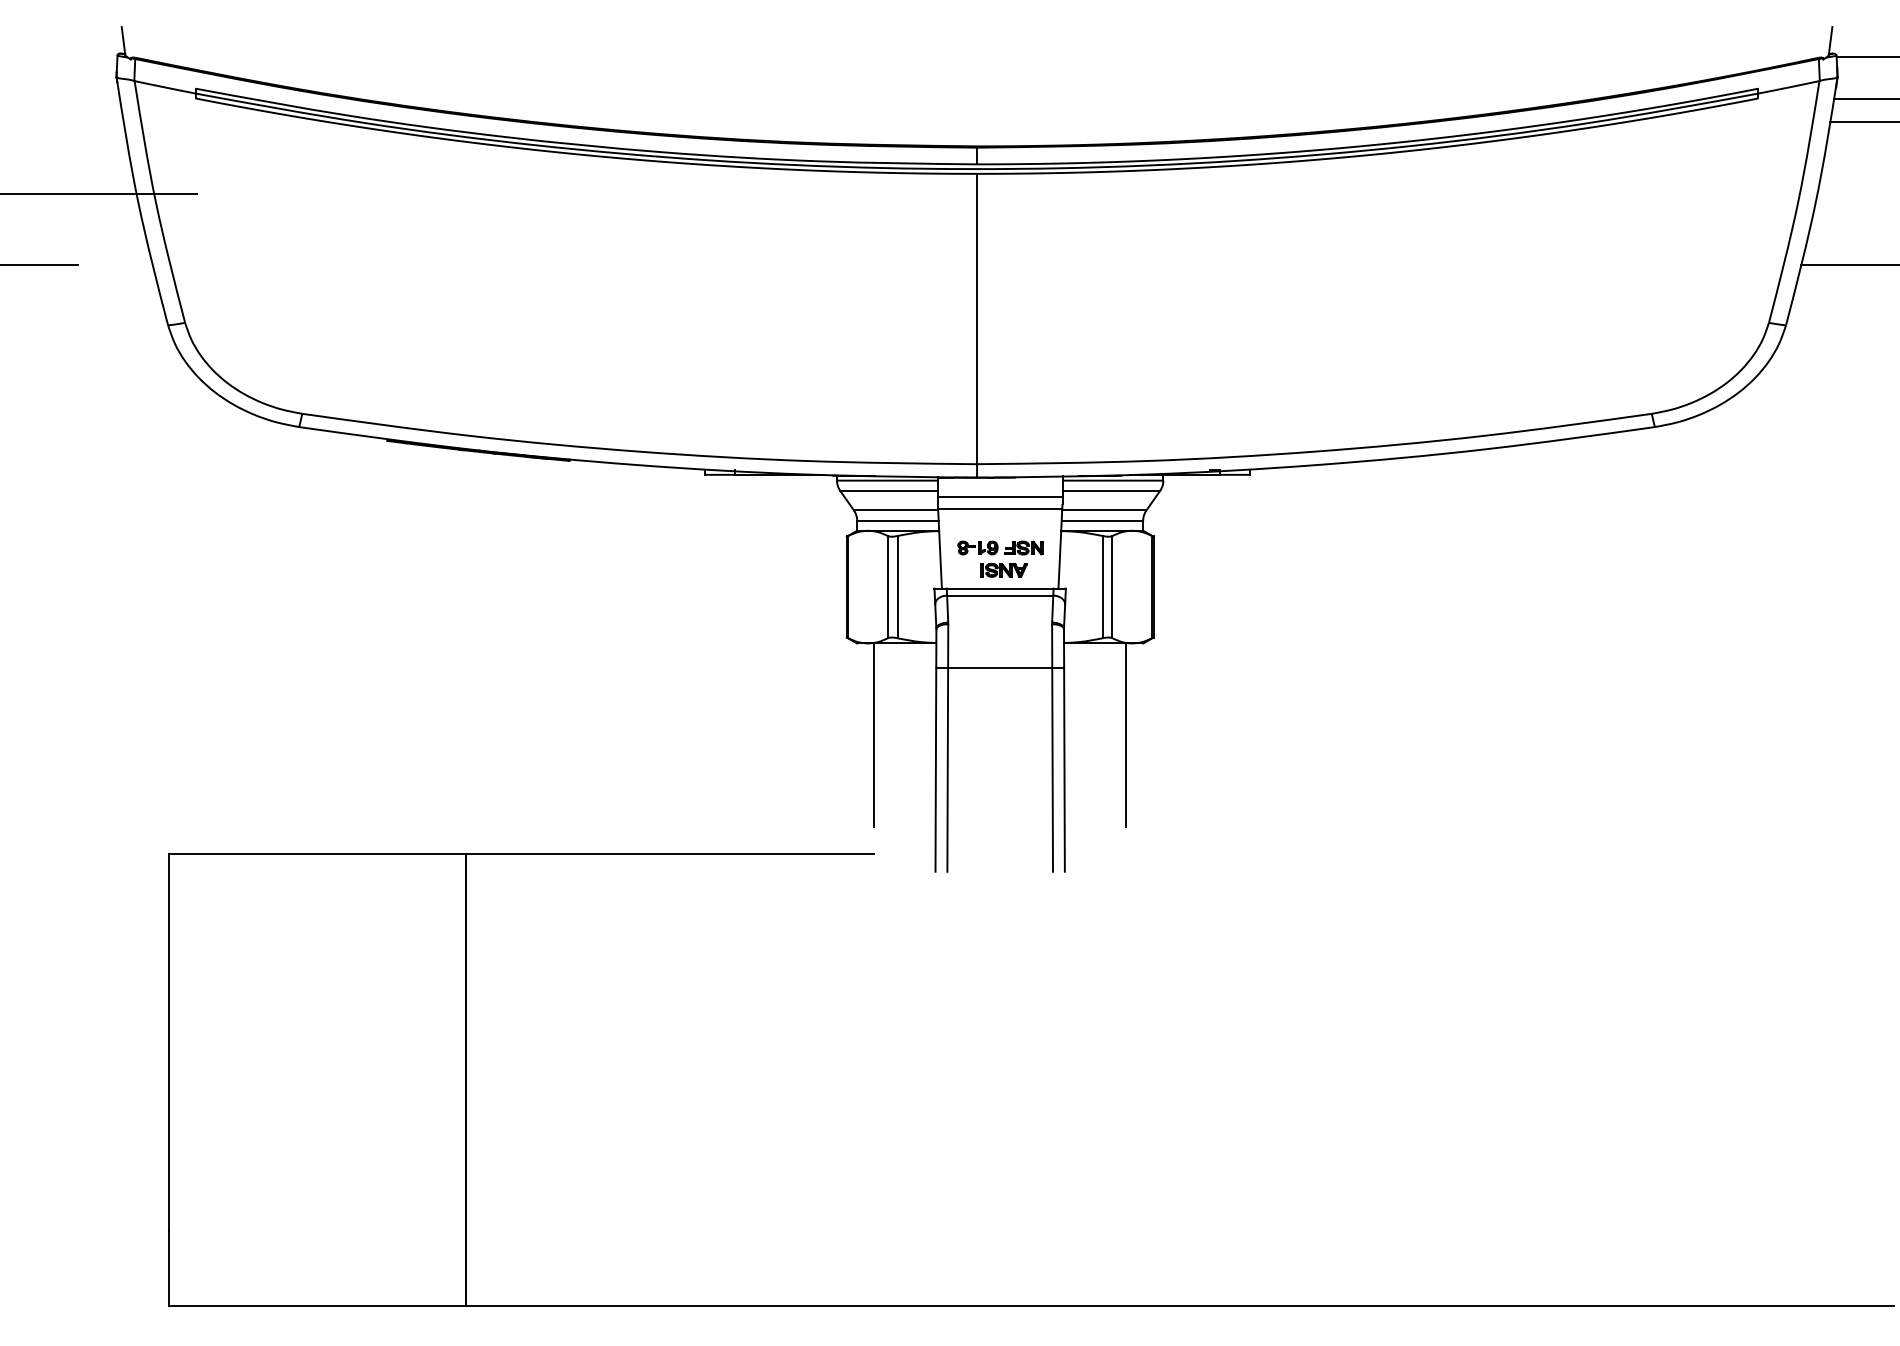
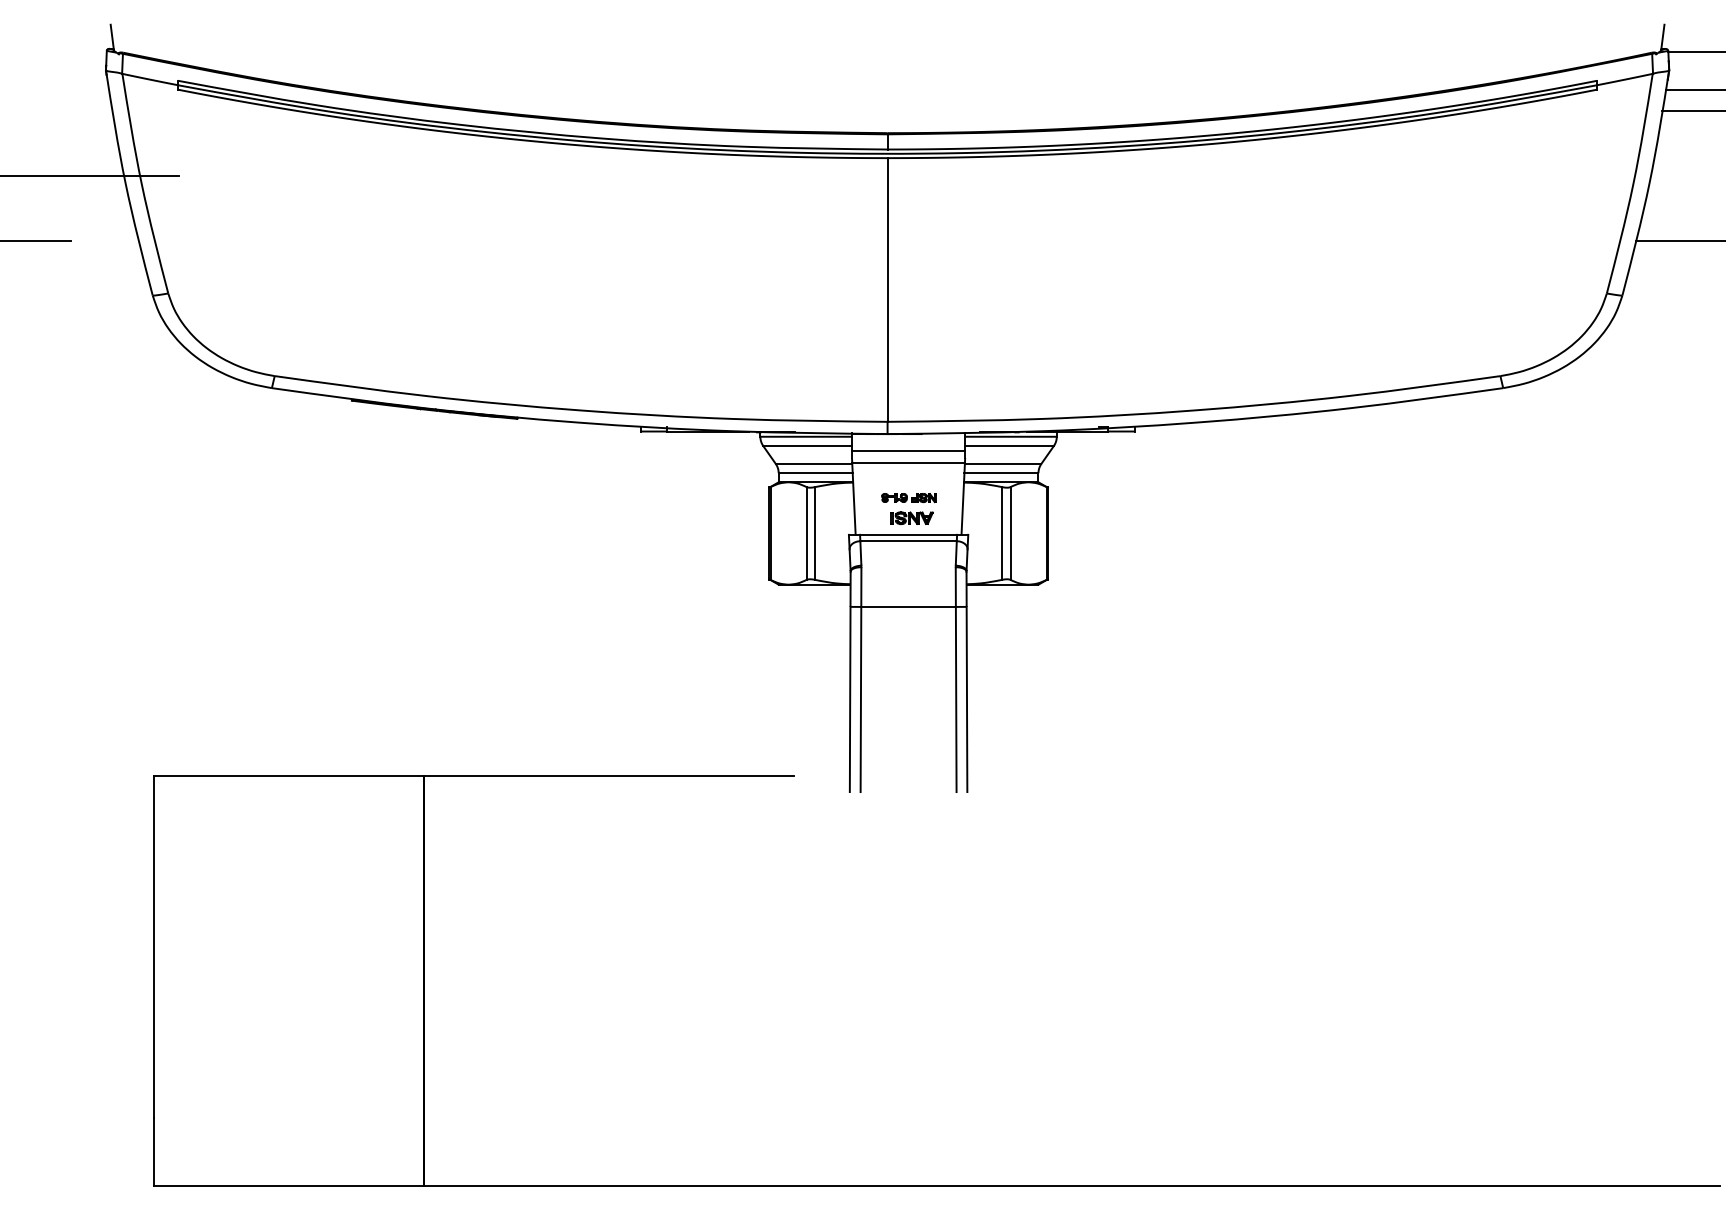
part: (1000, 547) -> (908, 497), size x0.7
line: (874, 735) -> (794, 668), removed
line: (1125, 735) -> (1022, 668), removed

